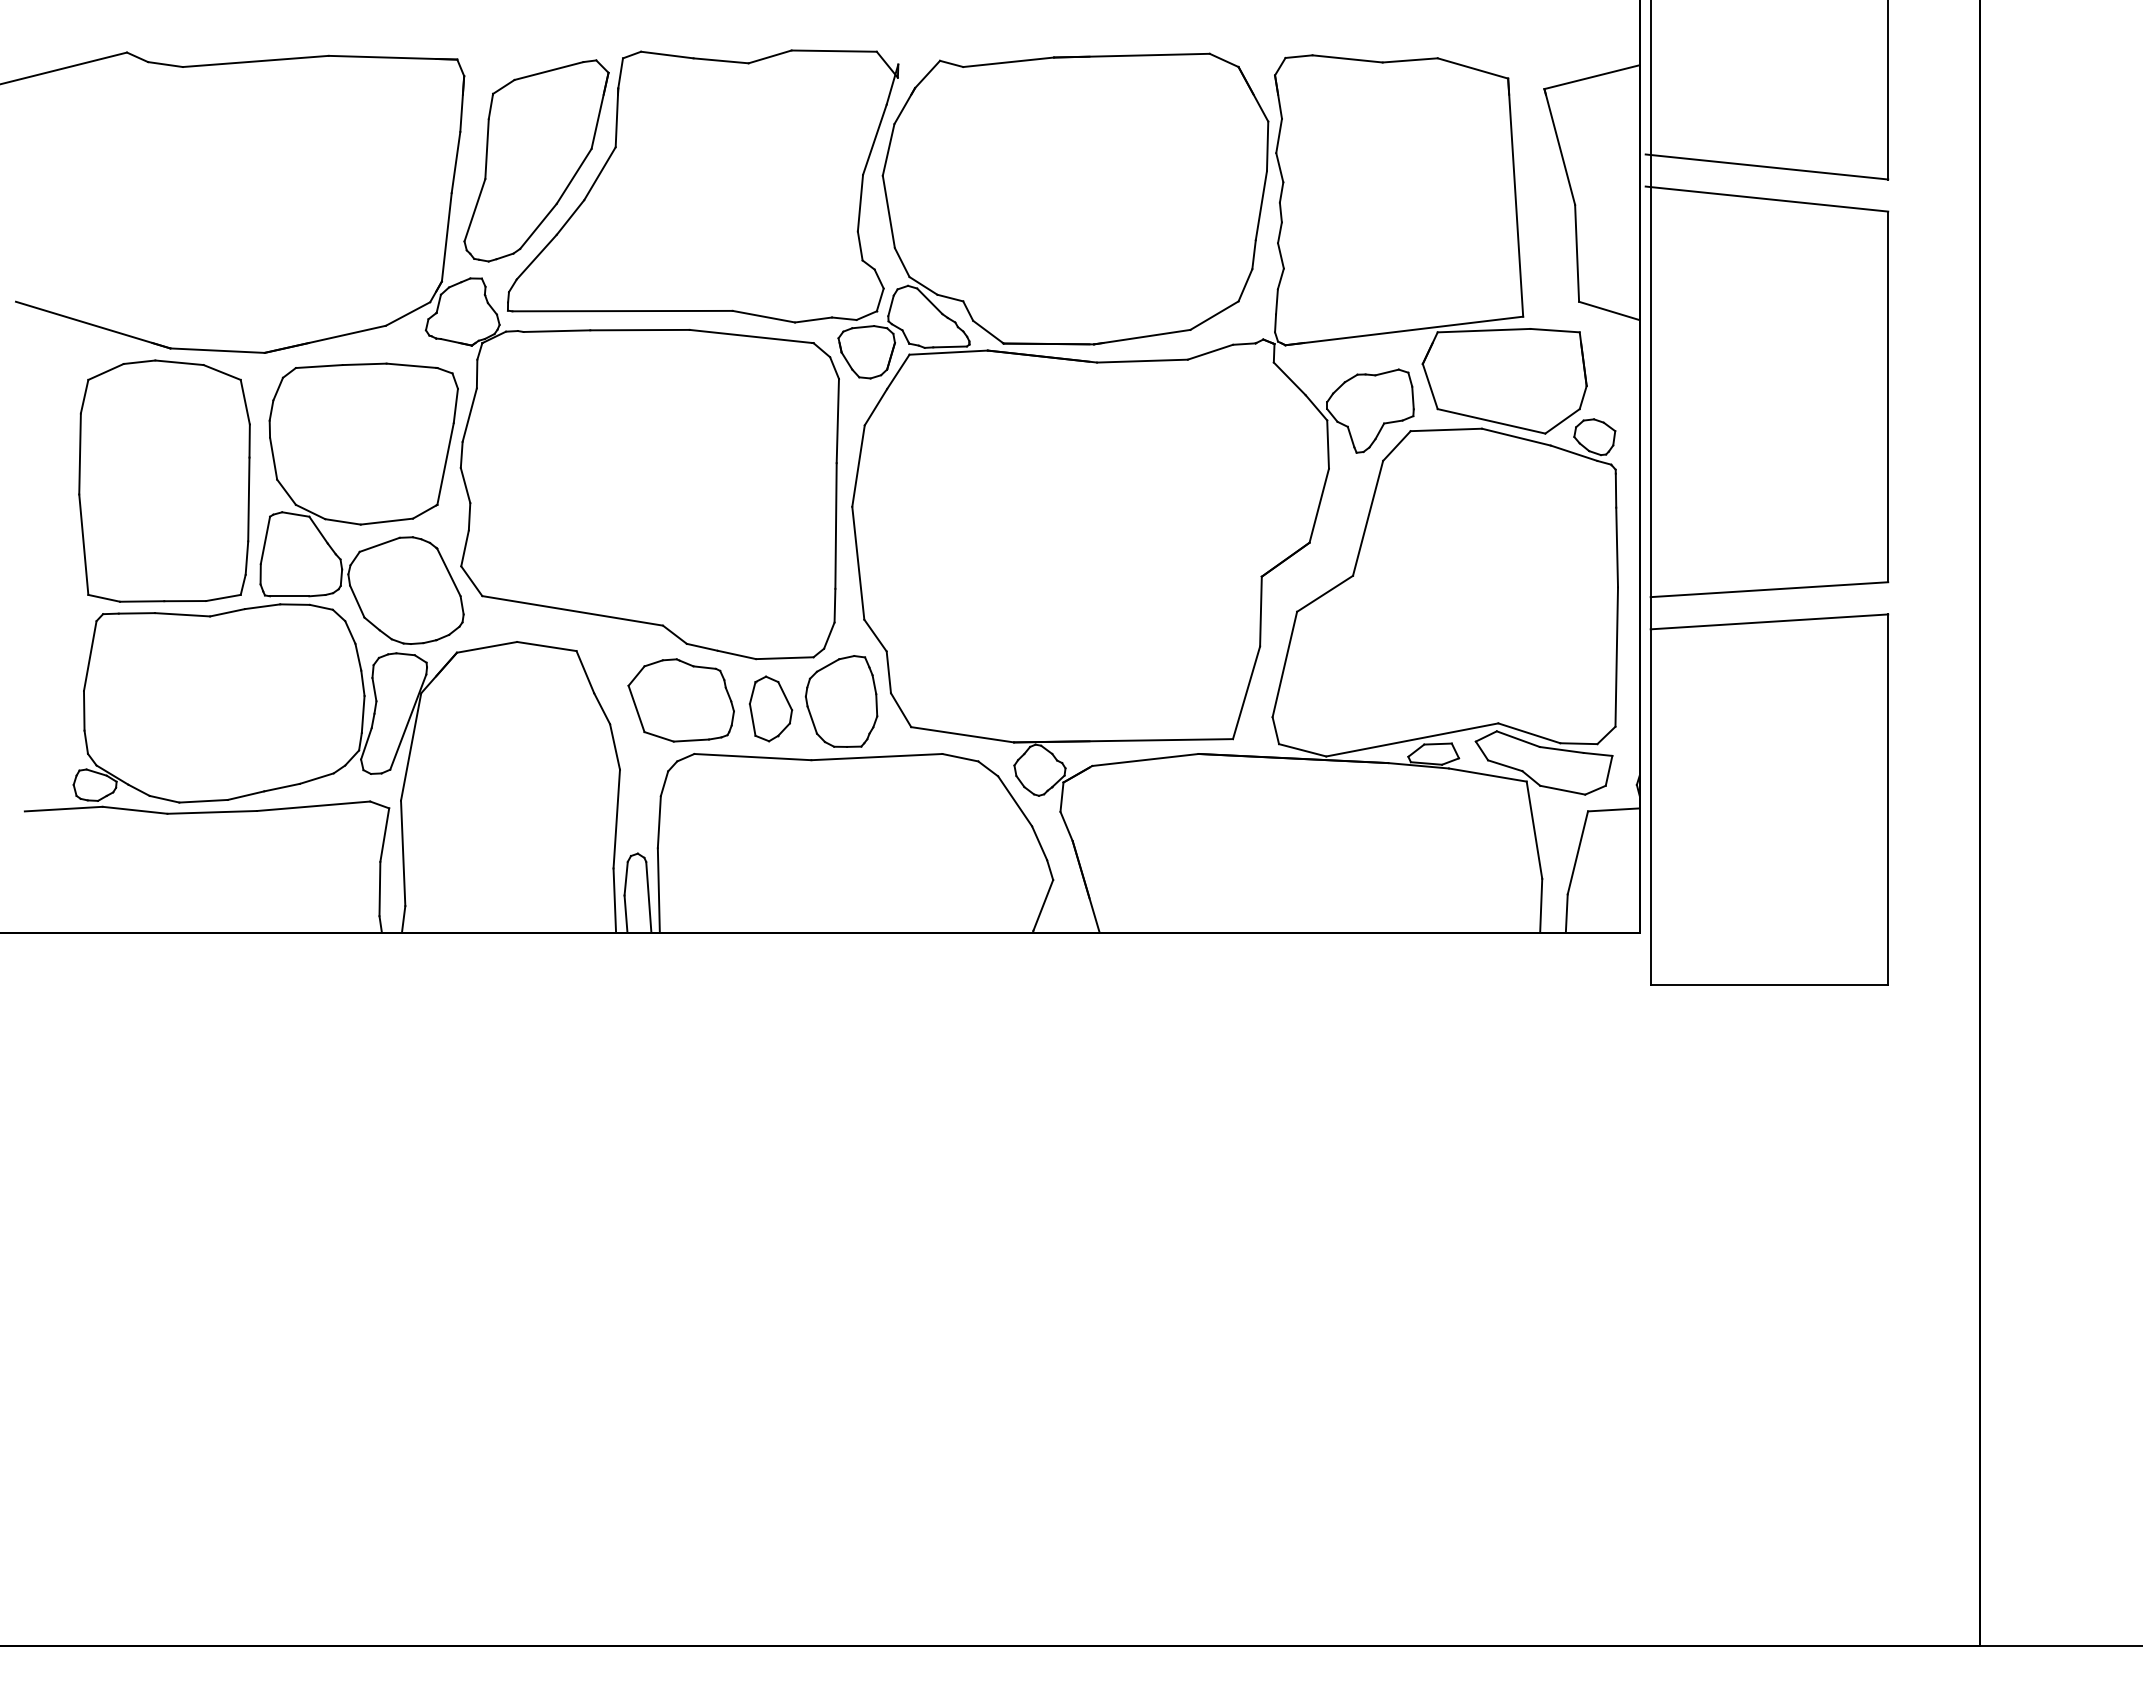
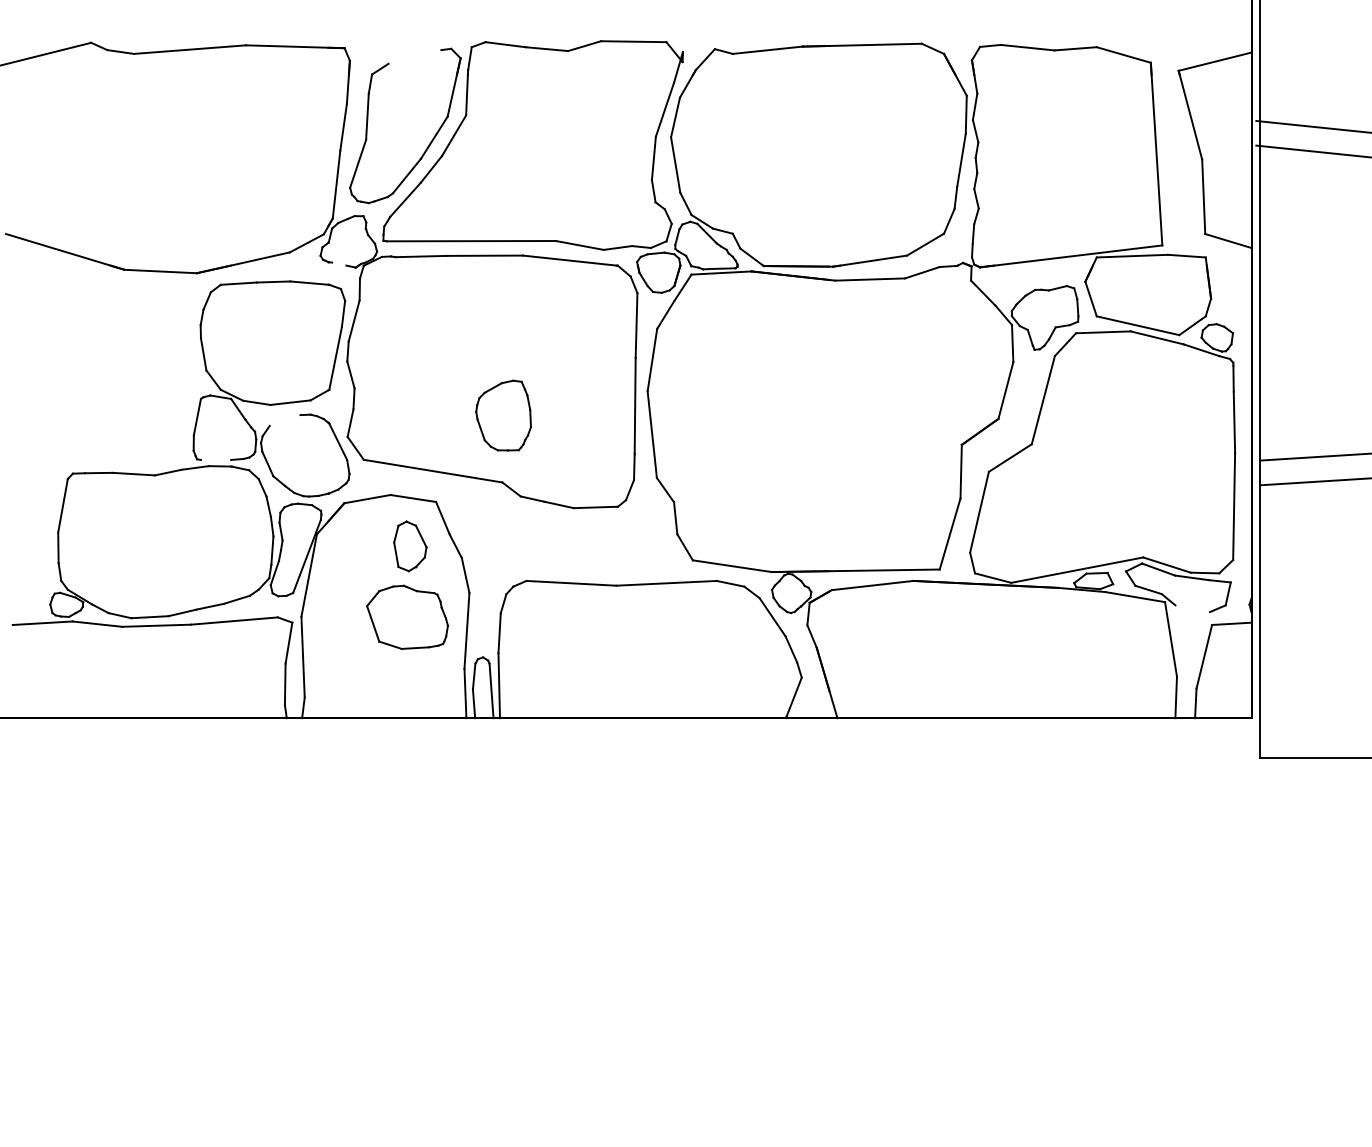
line: (548, 70) -> (414, 56), removed
line: (455, 342) -> (343, 265), removed
part: (164, 480) -> (119, 371), removed
line: (379, 544) -> (284, 420), removed
line: (289, 596) -> (215, 460), removed
part: (680, 700) -> (406, 617), moved
part: (841, 701) -> (503, 415), moved
part: (770, 708) -> (409, 546), moved
line: (1562, 789) -> (1192, 608), removed

